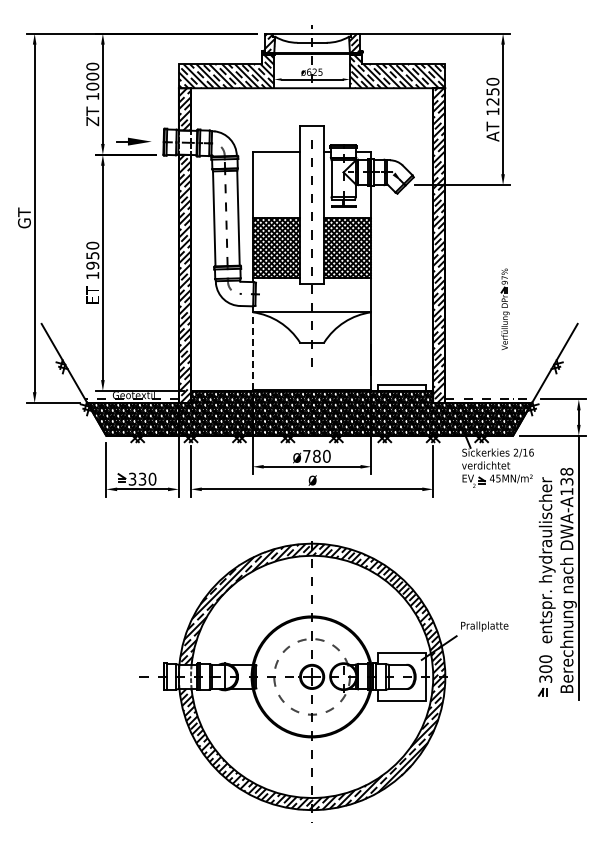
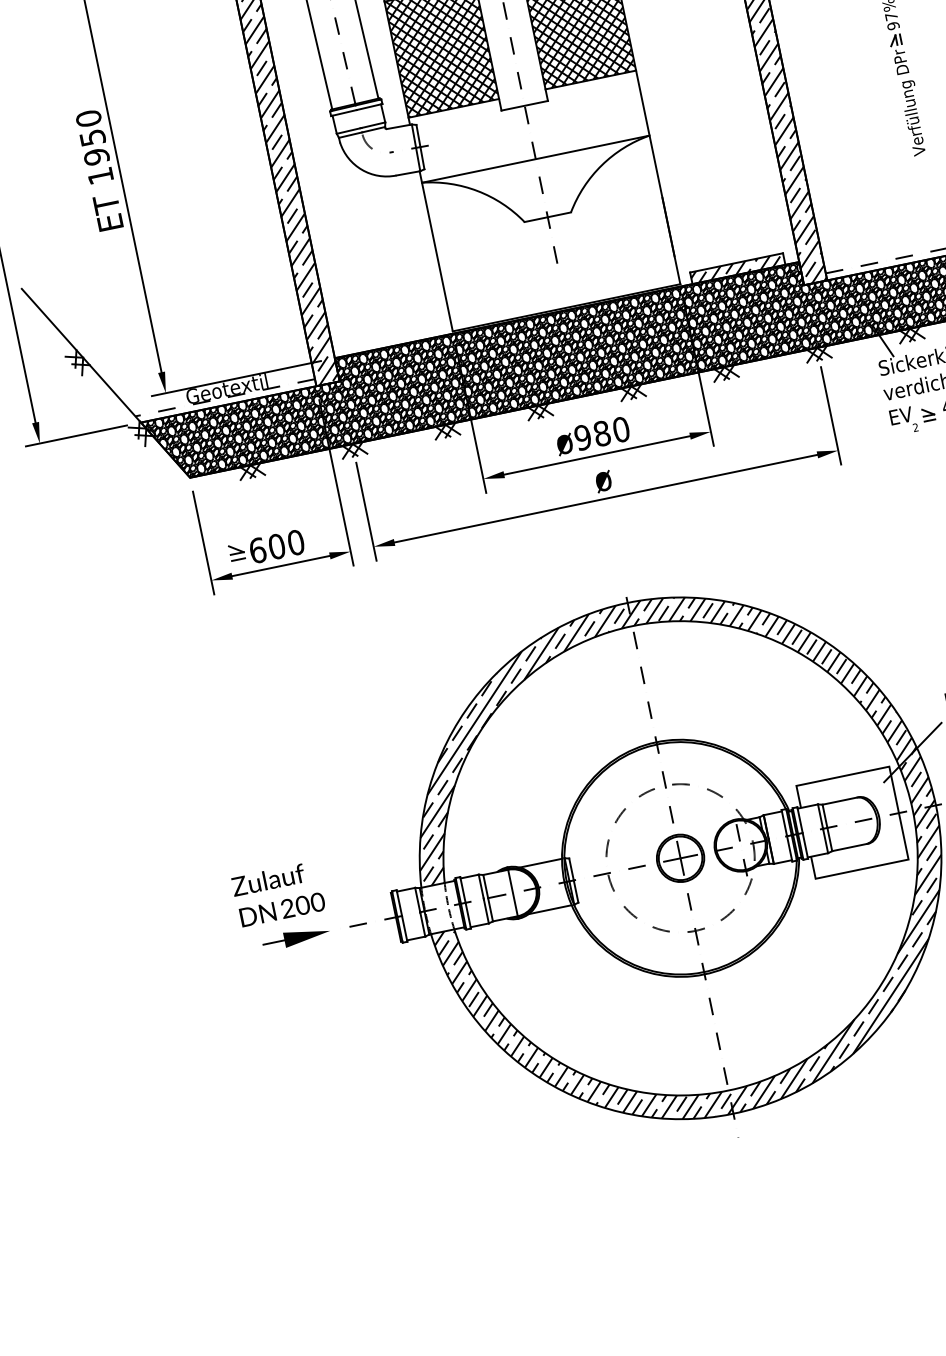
line: (252, 348) -> (435, 252), dashed -> solid
hatch: (401, 387) -> (737, 267), added
text: (306, 455) -> (581, 436), 780 -> 980
text: (137, 478) -> (266, 547), 330 -> 600
part: (107, 660) -> (281, 908), added

